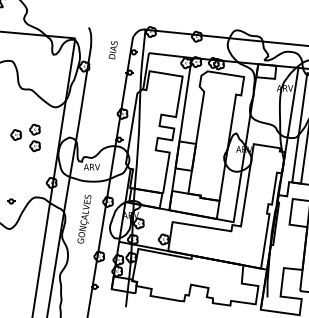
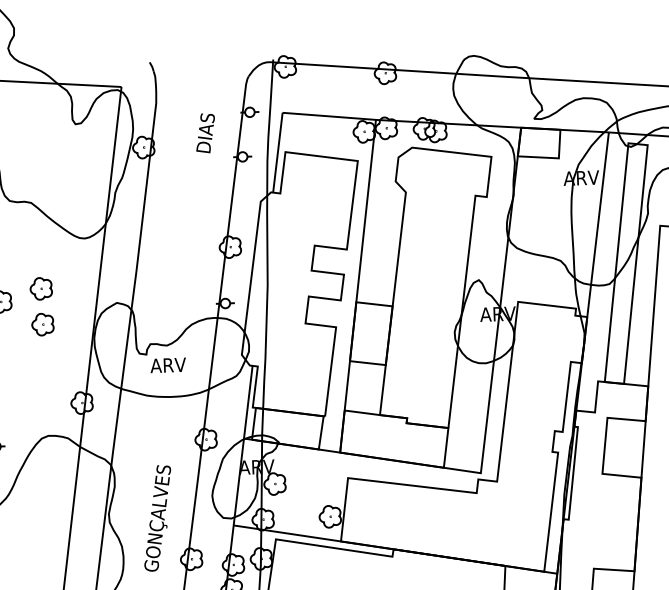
text: (112, 50) -> (204, 134), moved
text: (84, 218) -> (157, 516), moved

